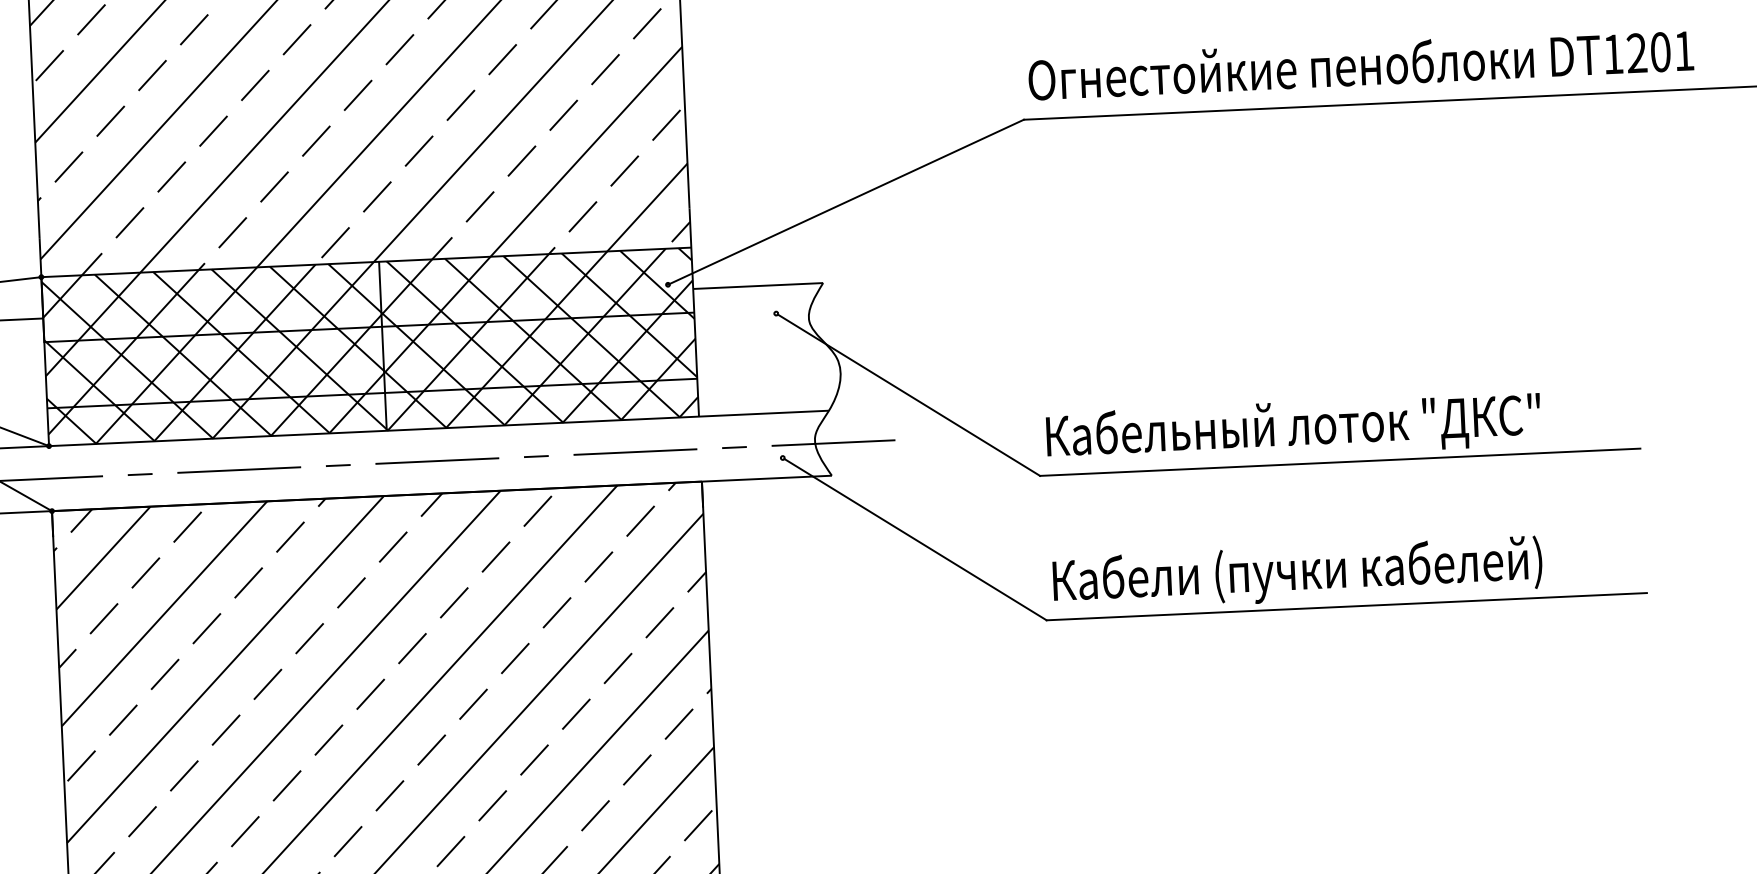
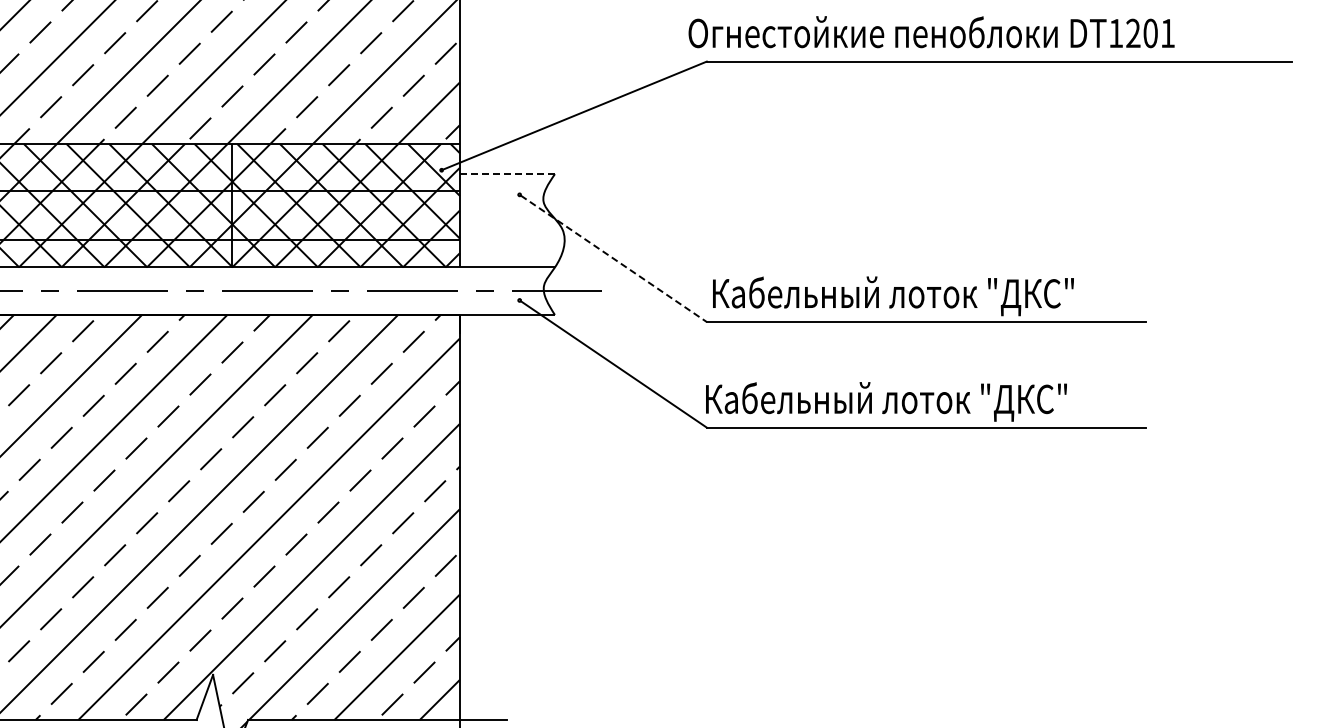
text: (1360, 64) -> (931, 32), moved
line: (758, 286) -> (507, 174), solid -> dashed
line: (909, 396) -> (614, 259), solid -> dashed
text: (1293, 574) -> (888, 402), Кабели (пучки кабелей) -> Кабельный лоток "ДКС"

